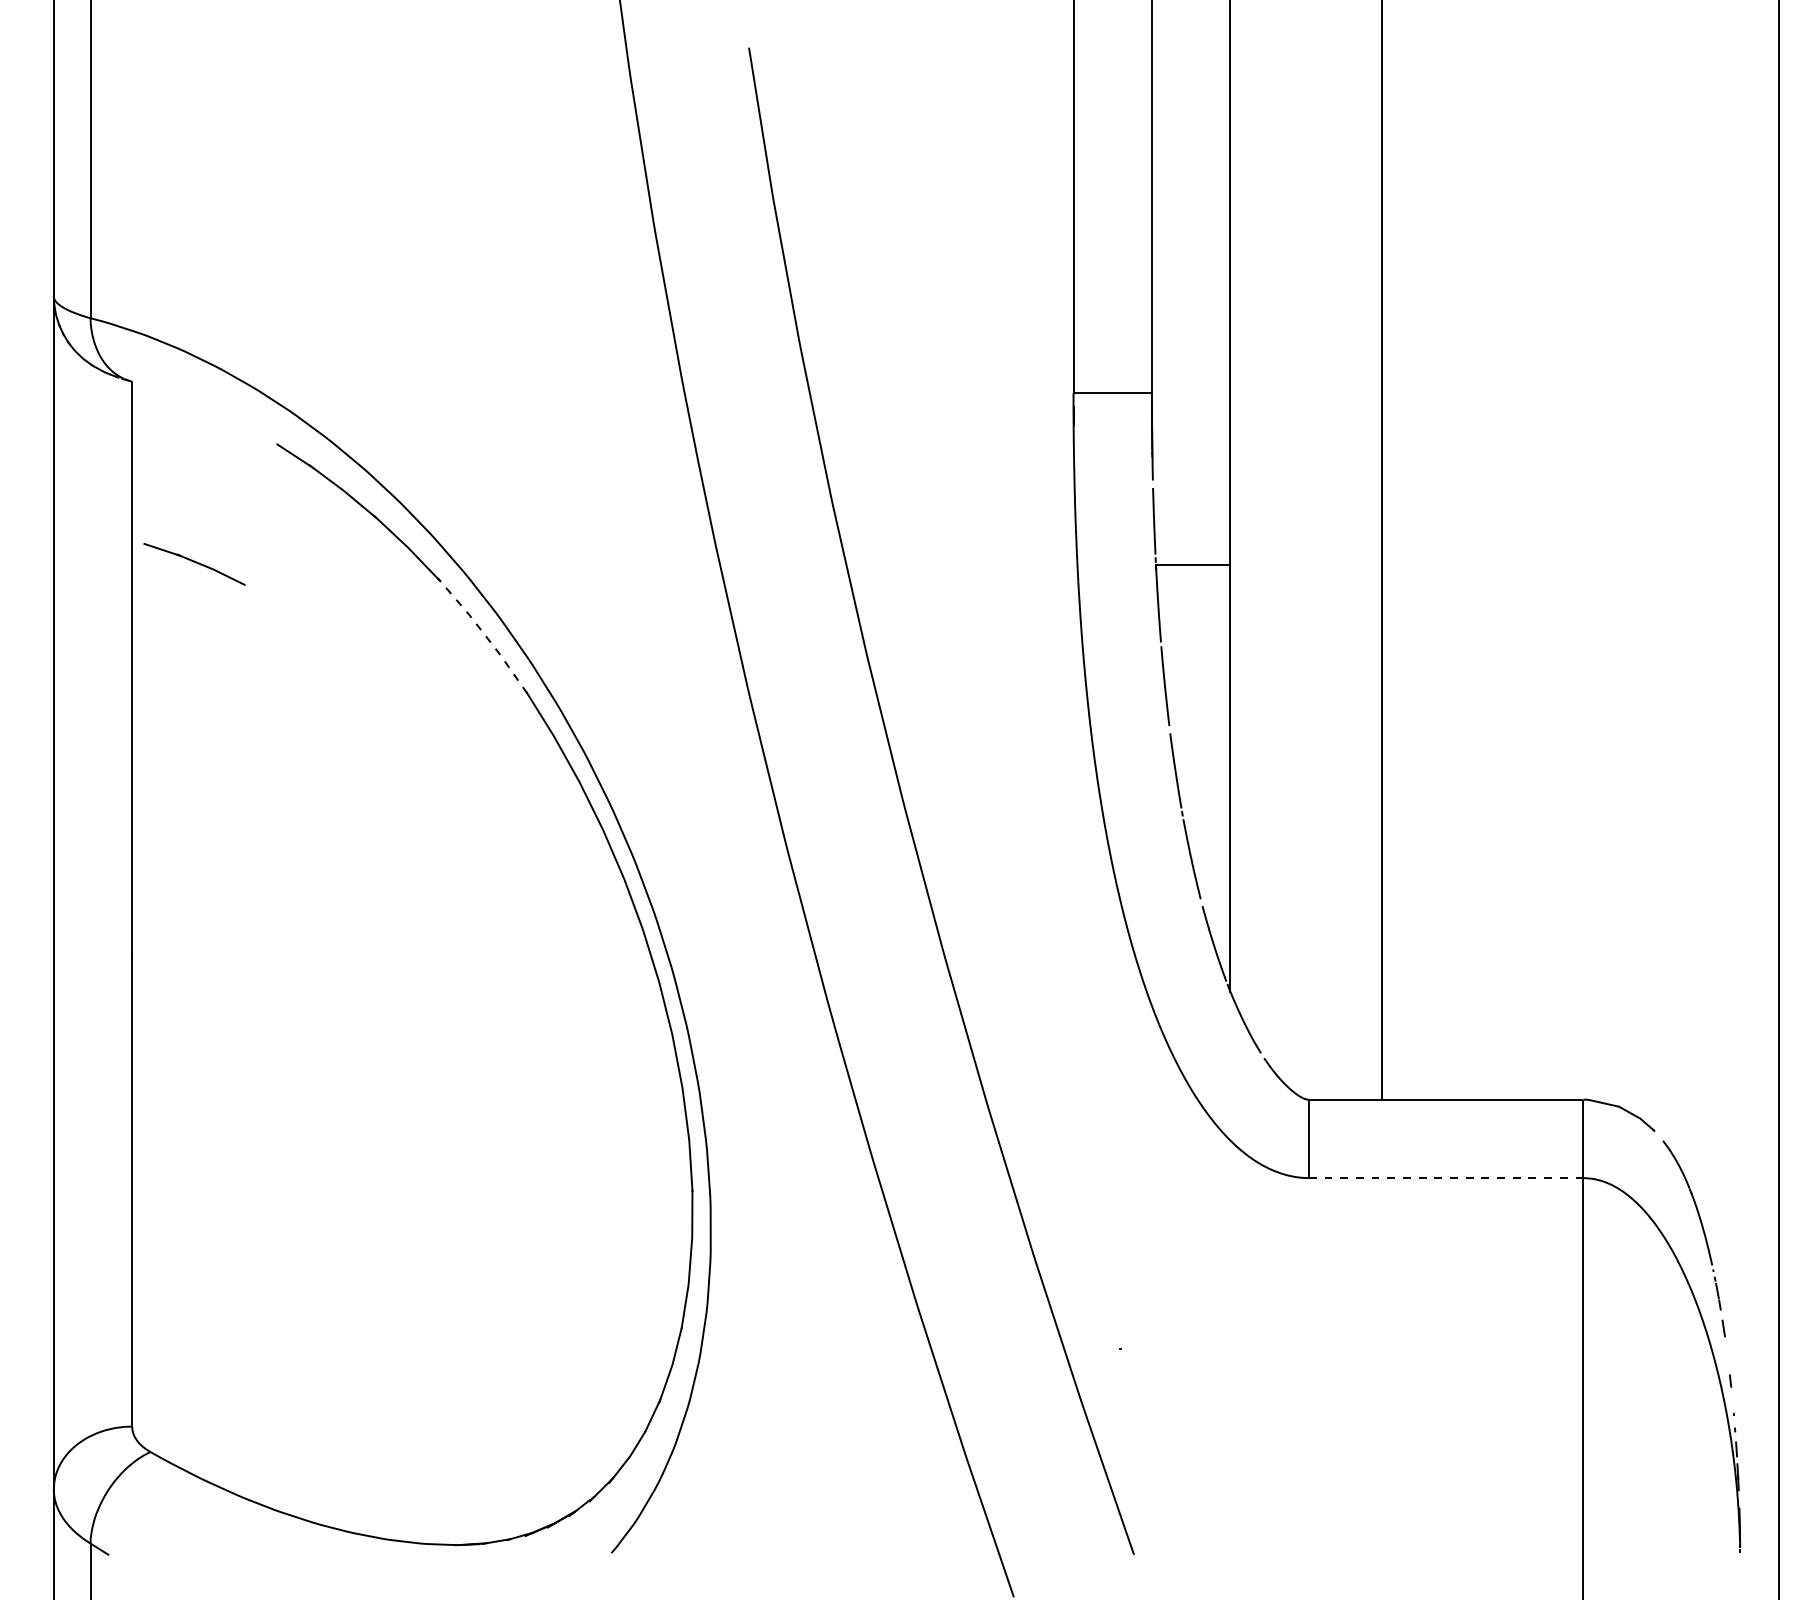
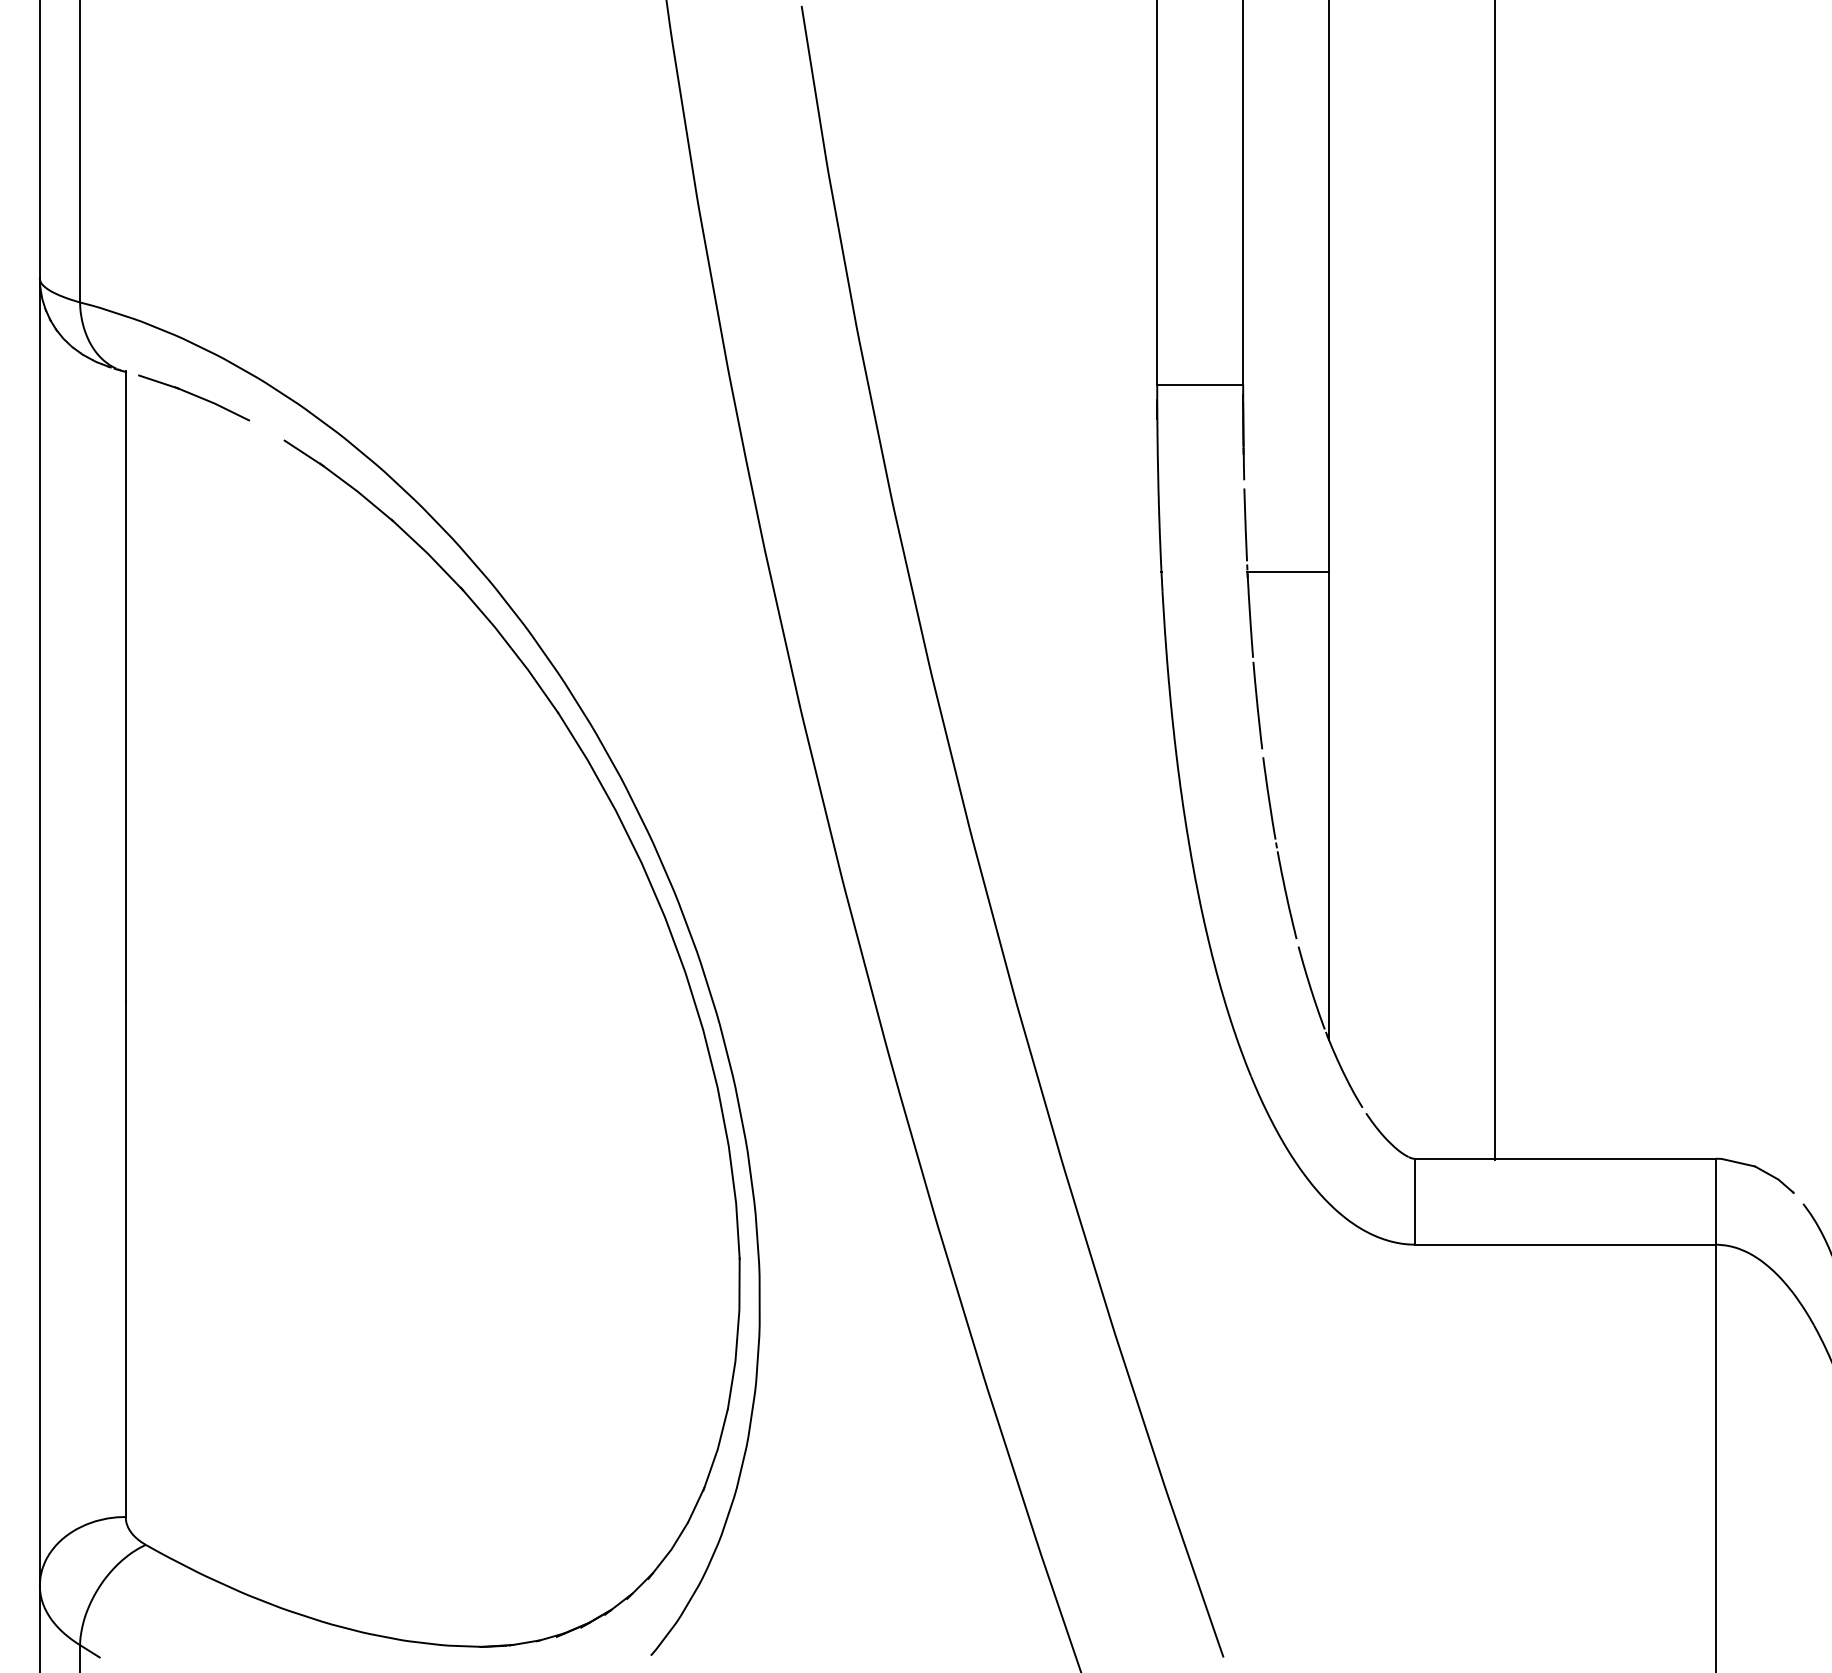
part: (194, 564) -> (193, 398), moved
line: (484, 634) -> (511, 649), dashed -> solid
line: (1445, 1178) -> (1564, 1245), dashed -> solid

